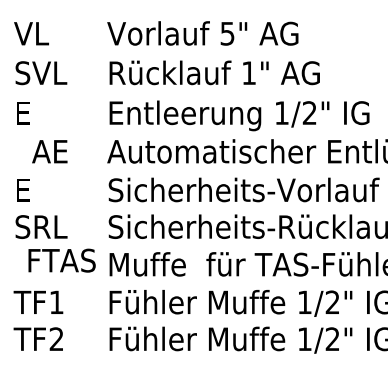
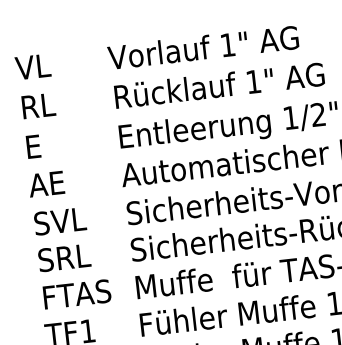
text: (227, 33) -> (227, 44), 5" -> 1"
text: (41, 73) -> (47, 105), SVL -> RL
text: (49, 151) -> (46, 183), moved
text: (41, 190) -> (60, 221), E -> SVL
text: (61, 260) -> (76, 294), moved

